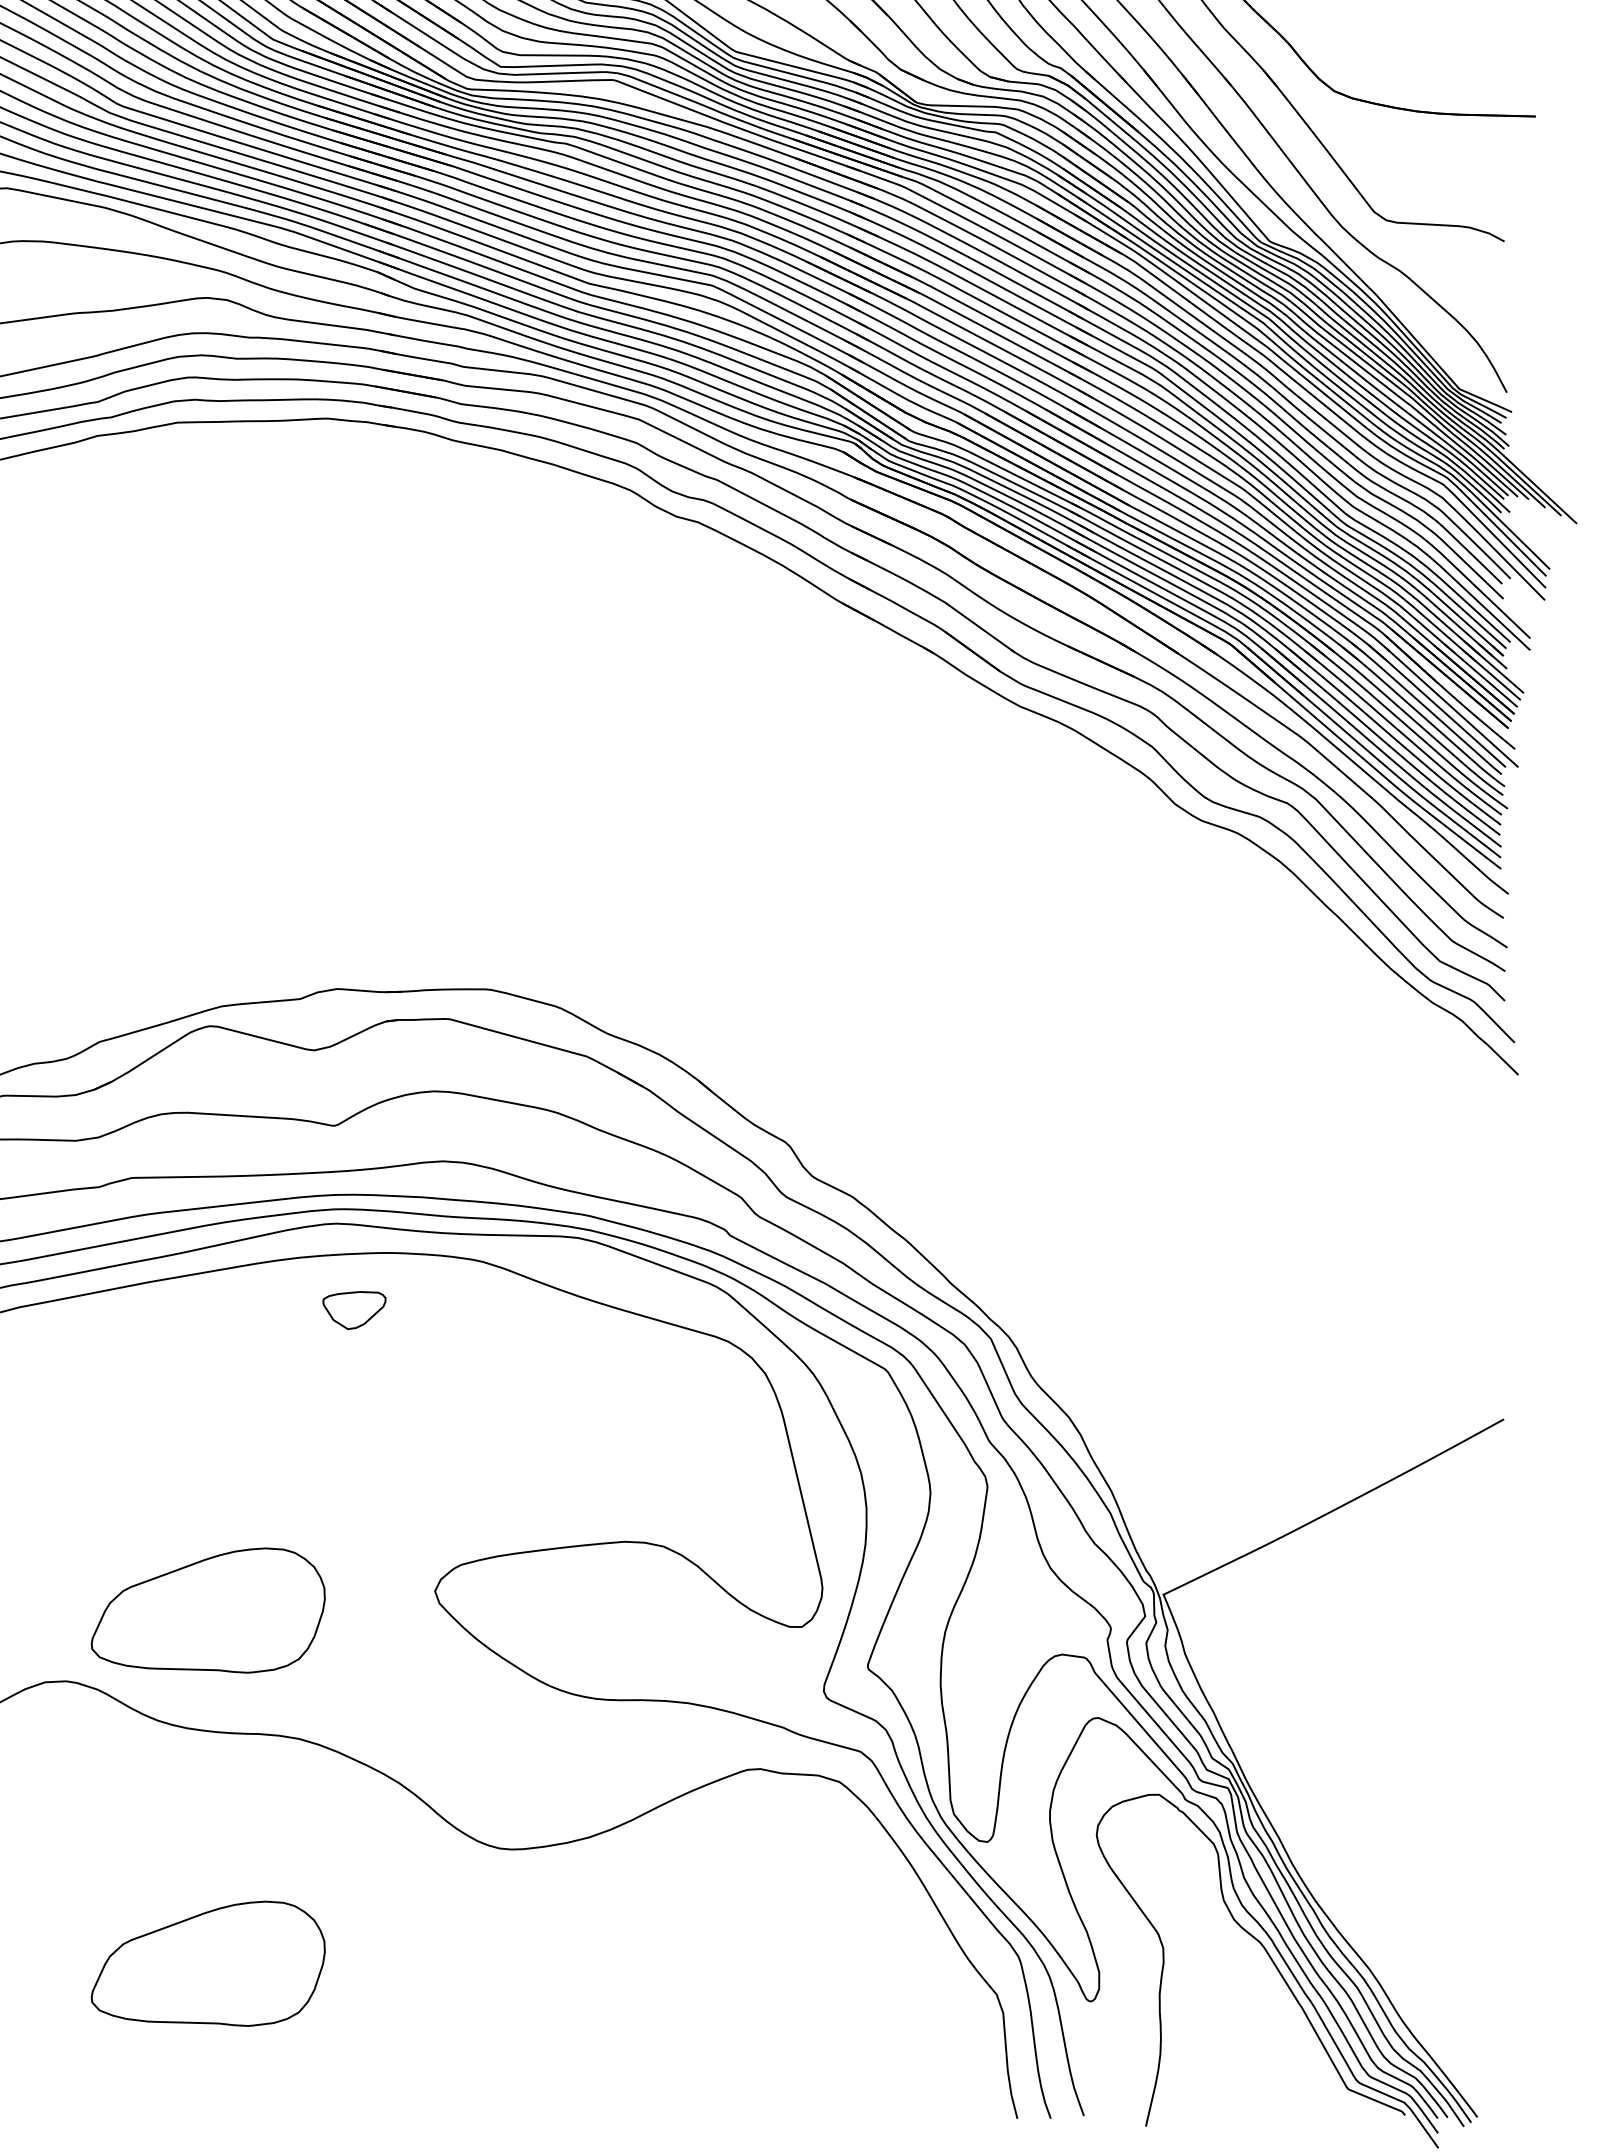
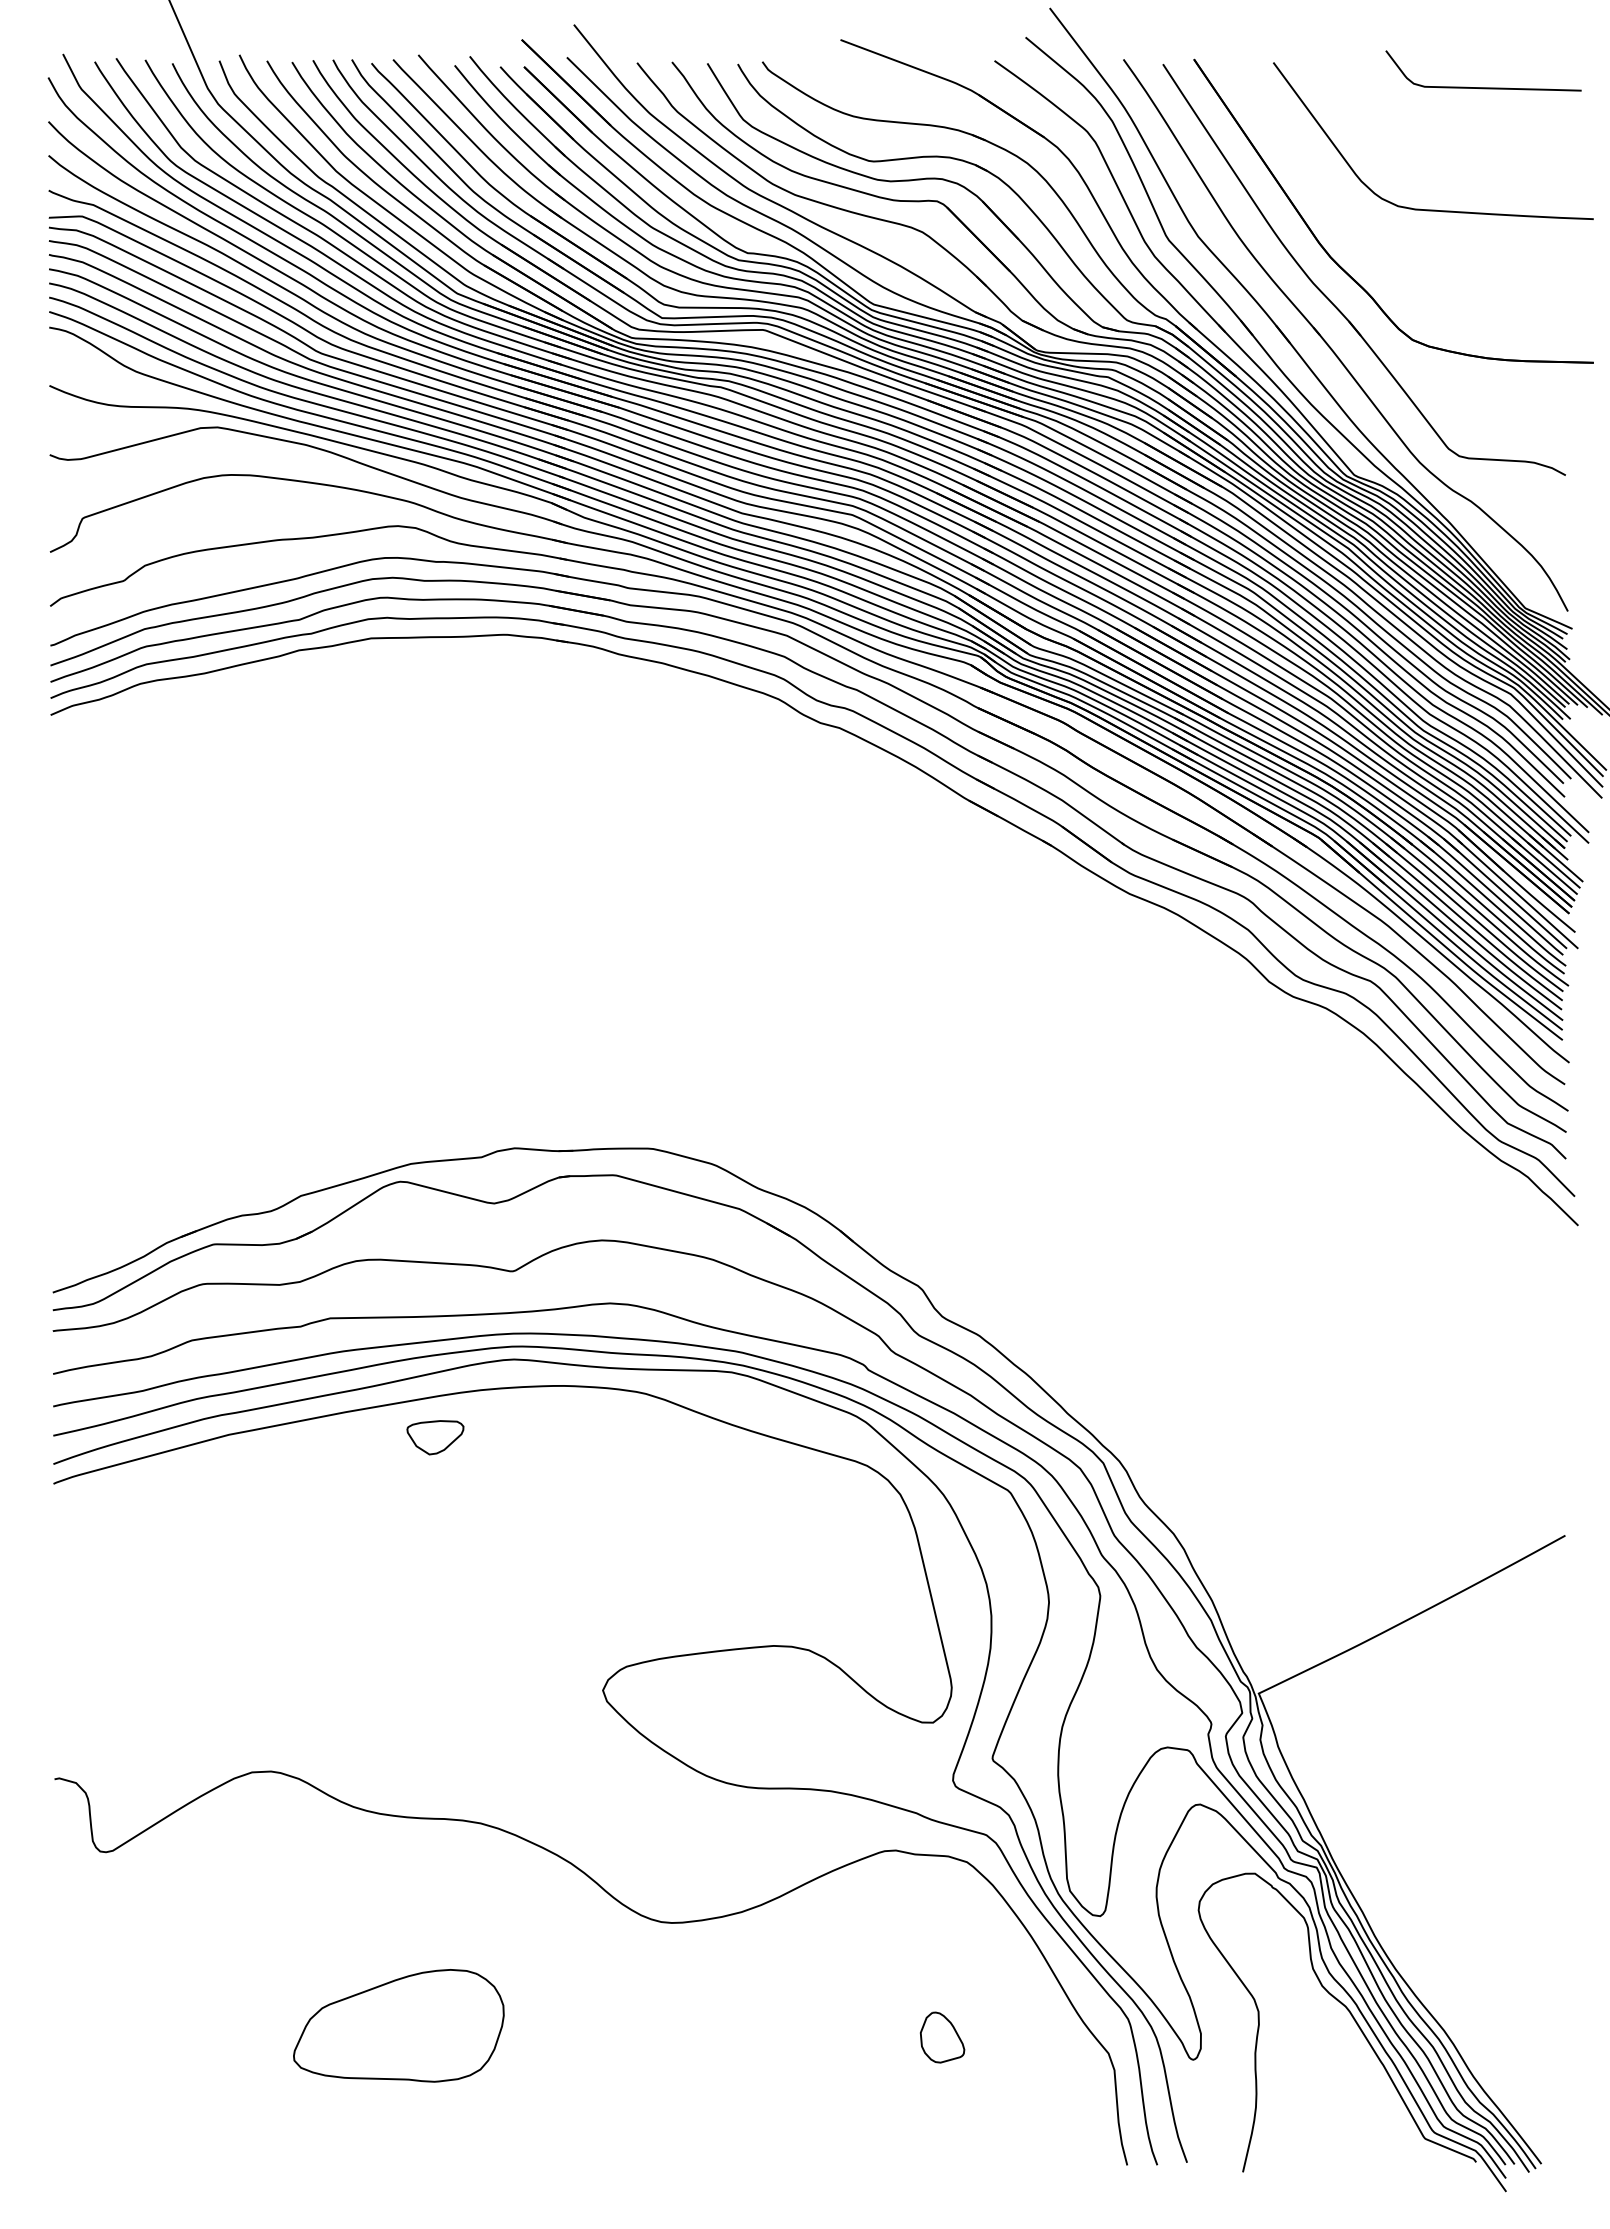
part: (354, 1310) -> (435, 1437), moved
part: (207, 1610) -> (398, 1707), removed
part: (812, 1976) -> (942, 2037), added

